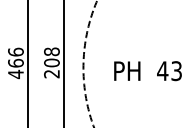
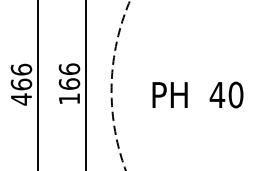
text: (51, 62) -> (68, 83), 208 -> 166
text: (176, 71) -> (235, 95), 43 -> 40

